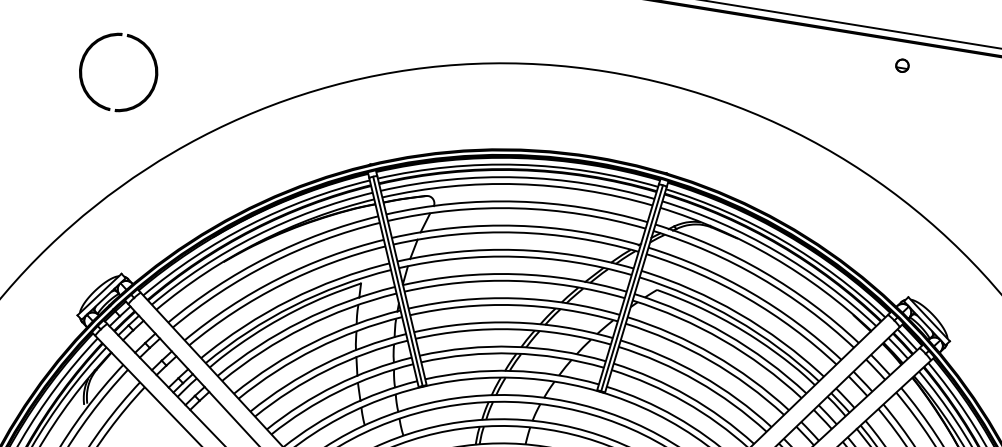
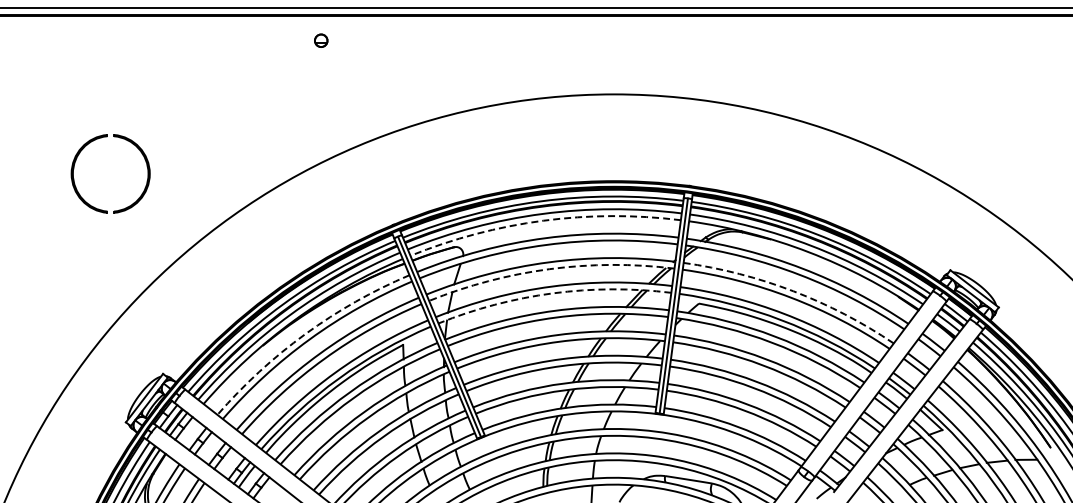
part: (112, 36) -> (98, 139), moved
part: (902, 65) -> (907, 40), removed
arc: (518, 183) -> (543, 220), solid -> dashed
arc: (516, 232) -> (549, 269), solid -> dashed
arc: (515, 256) -> (552, 293), solid -> dashed
arc: (267, 257) -> (305, 334), solid -> dashed
arc: (751, 293) -> (793, 291), solid -> dashed

